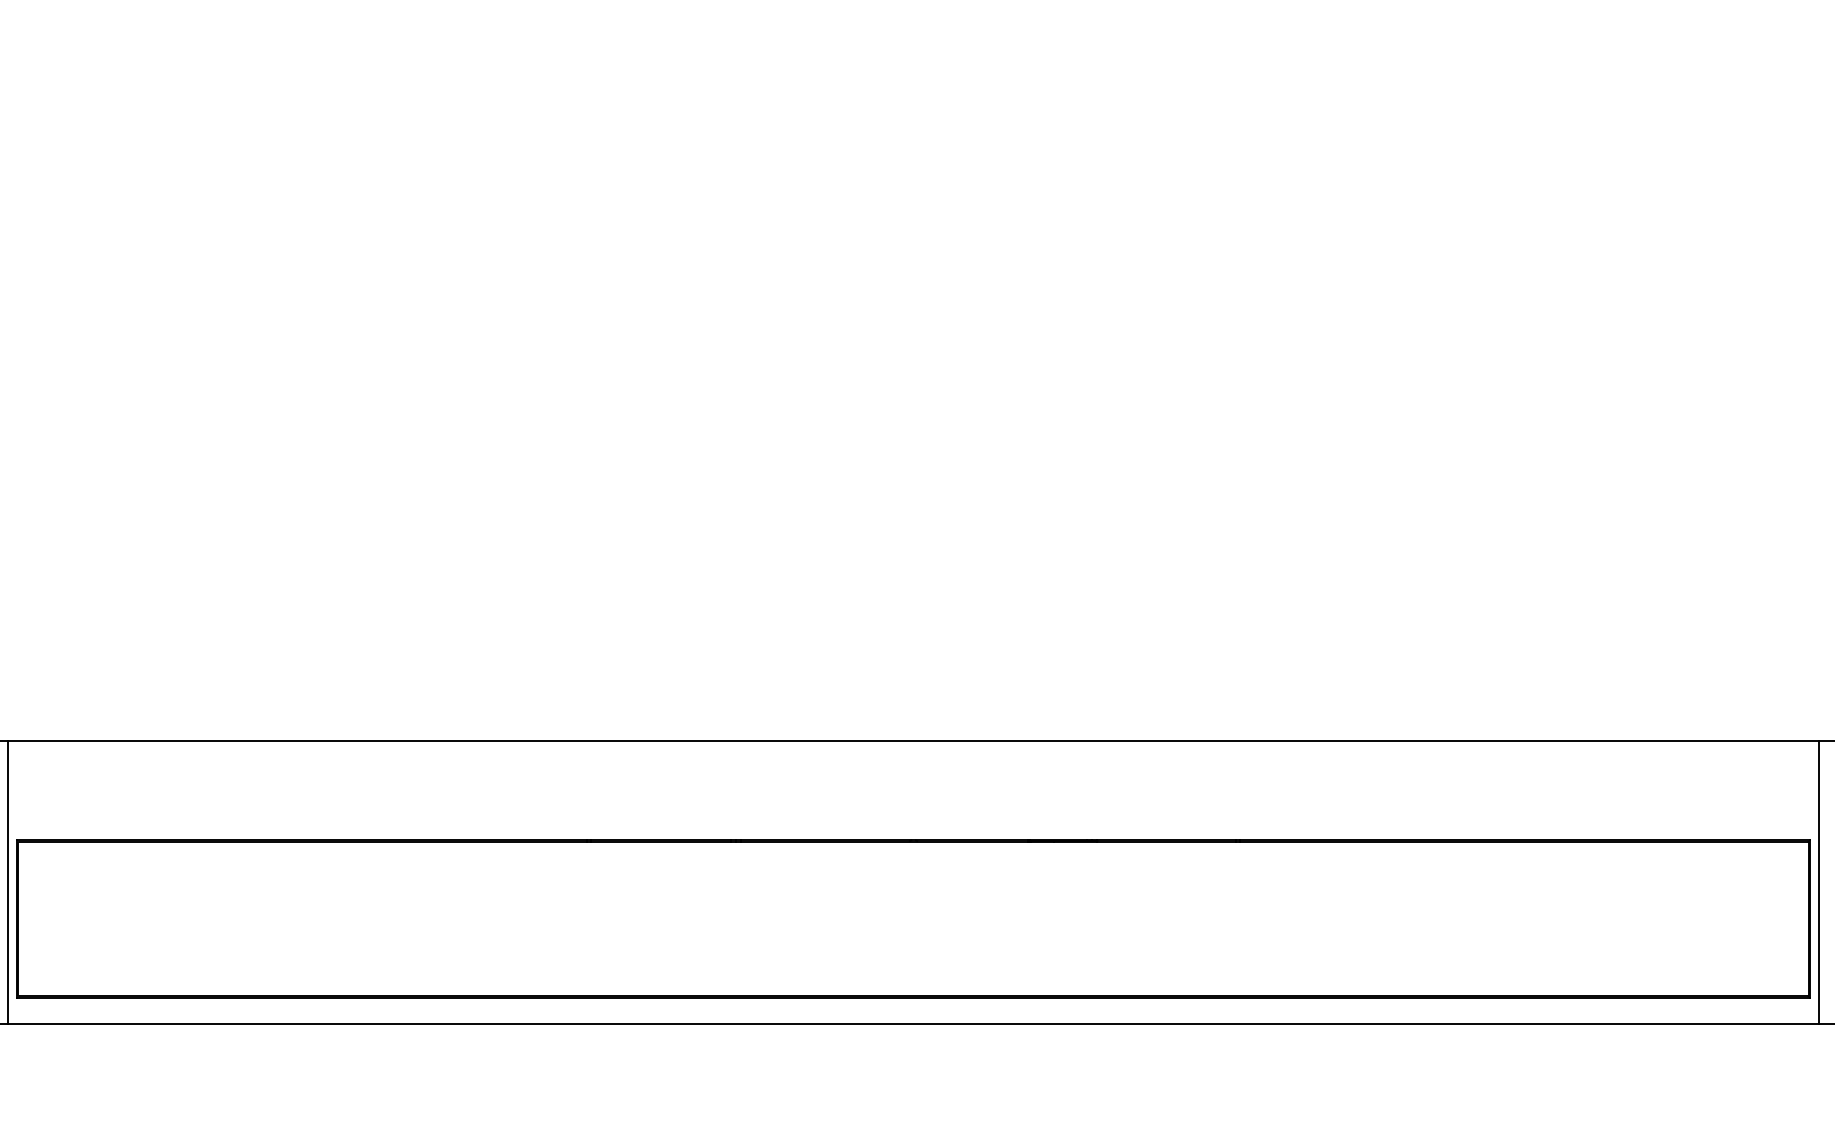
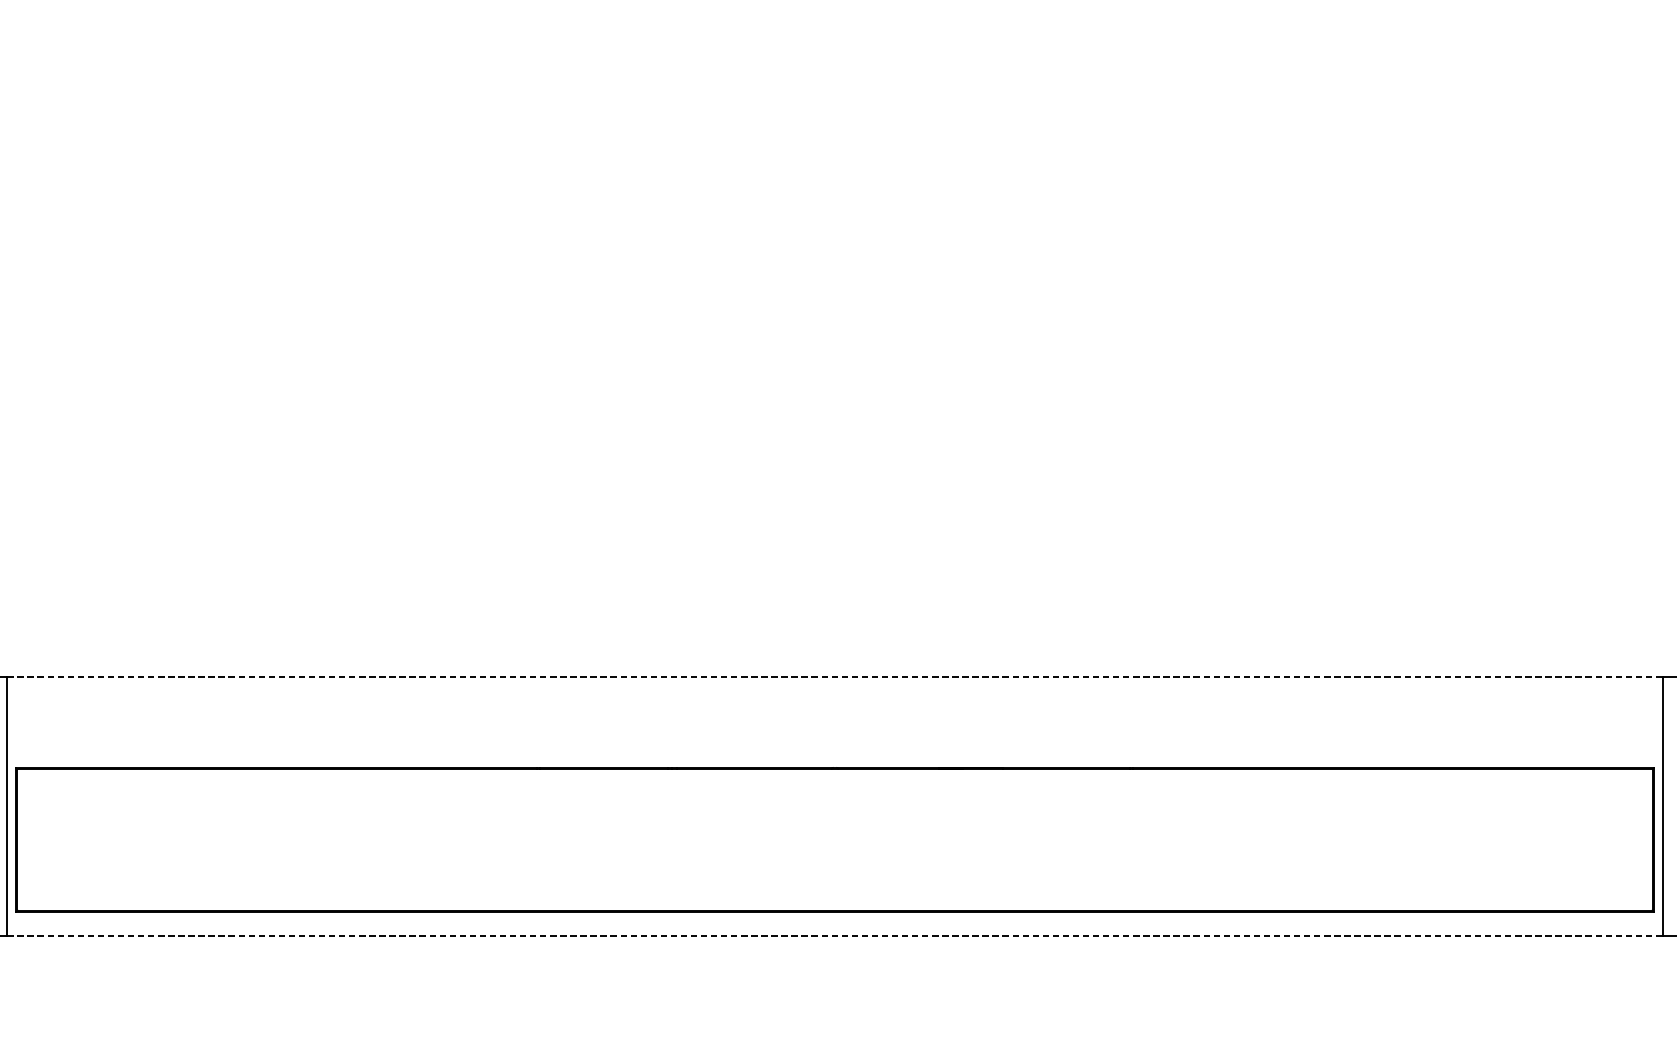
line: (913, 741) -> (834, 677), solid -> dashed
line: (913, 1023) -> (834, 935), solid -> dashed

